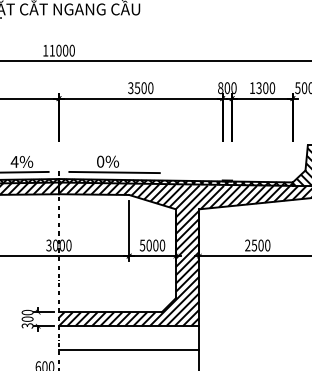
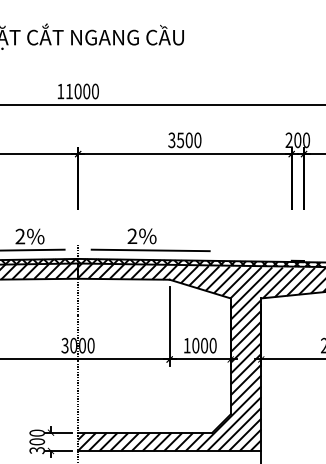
text: (220, 88) -> (288, 140), 800 -> 200
text: (14, 161) -> (20, 236), 4%%% -> 2%%%
text: (100, 161) -> (132, 236), 0%%% -> 2%%%
text: (142, 245) -> (187, 345), 5000 -> 1000

